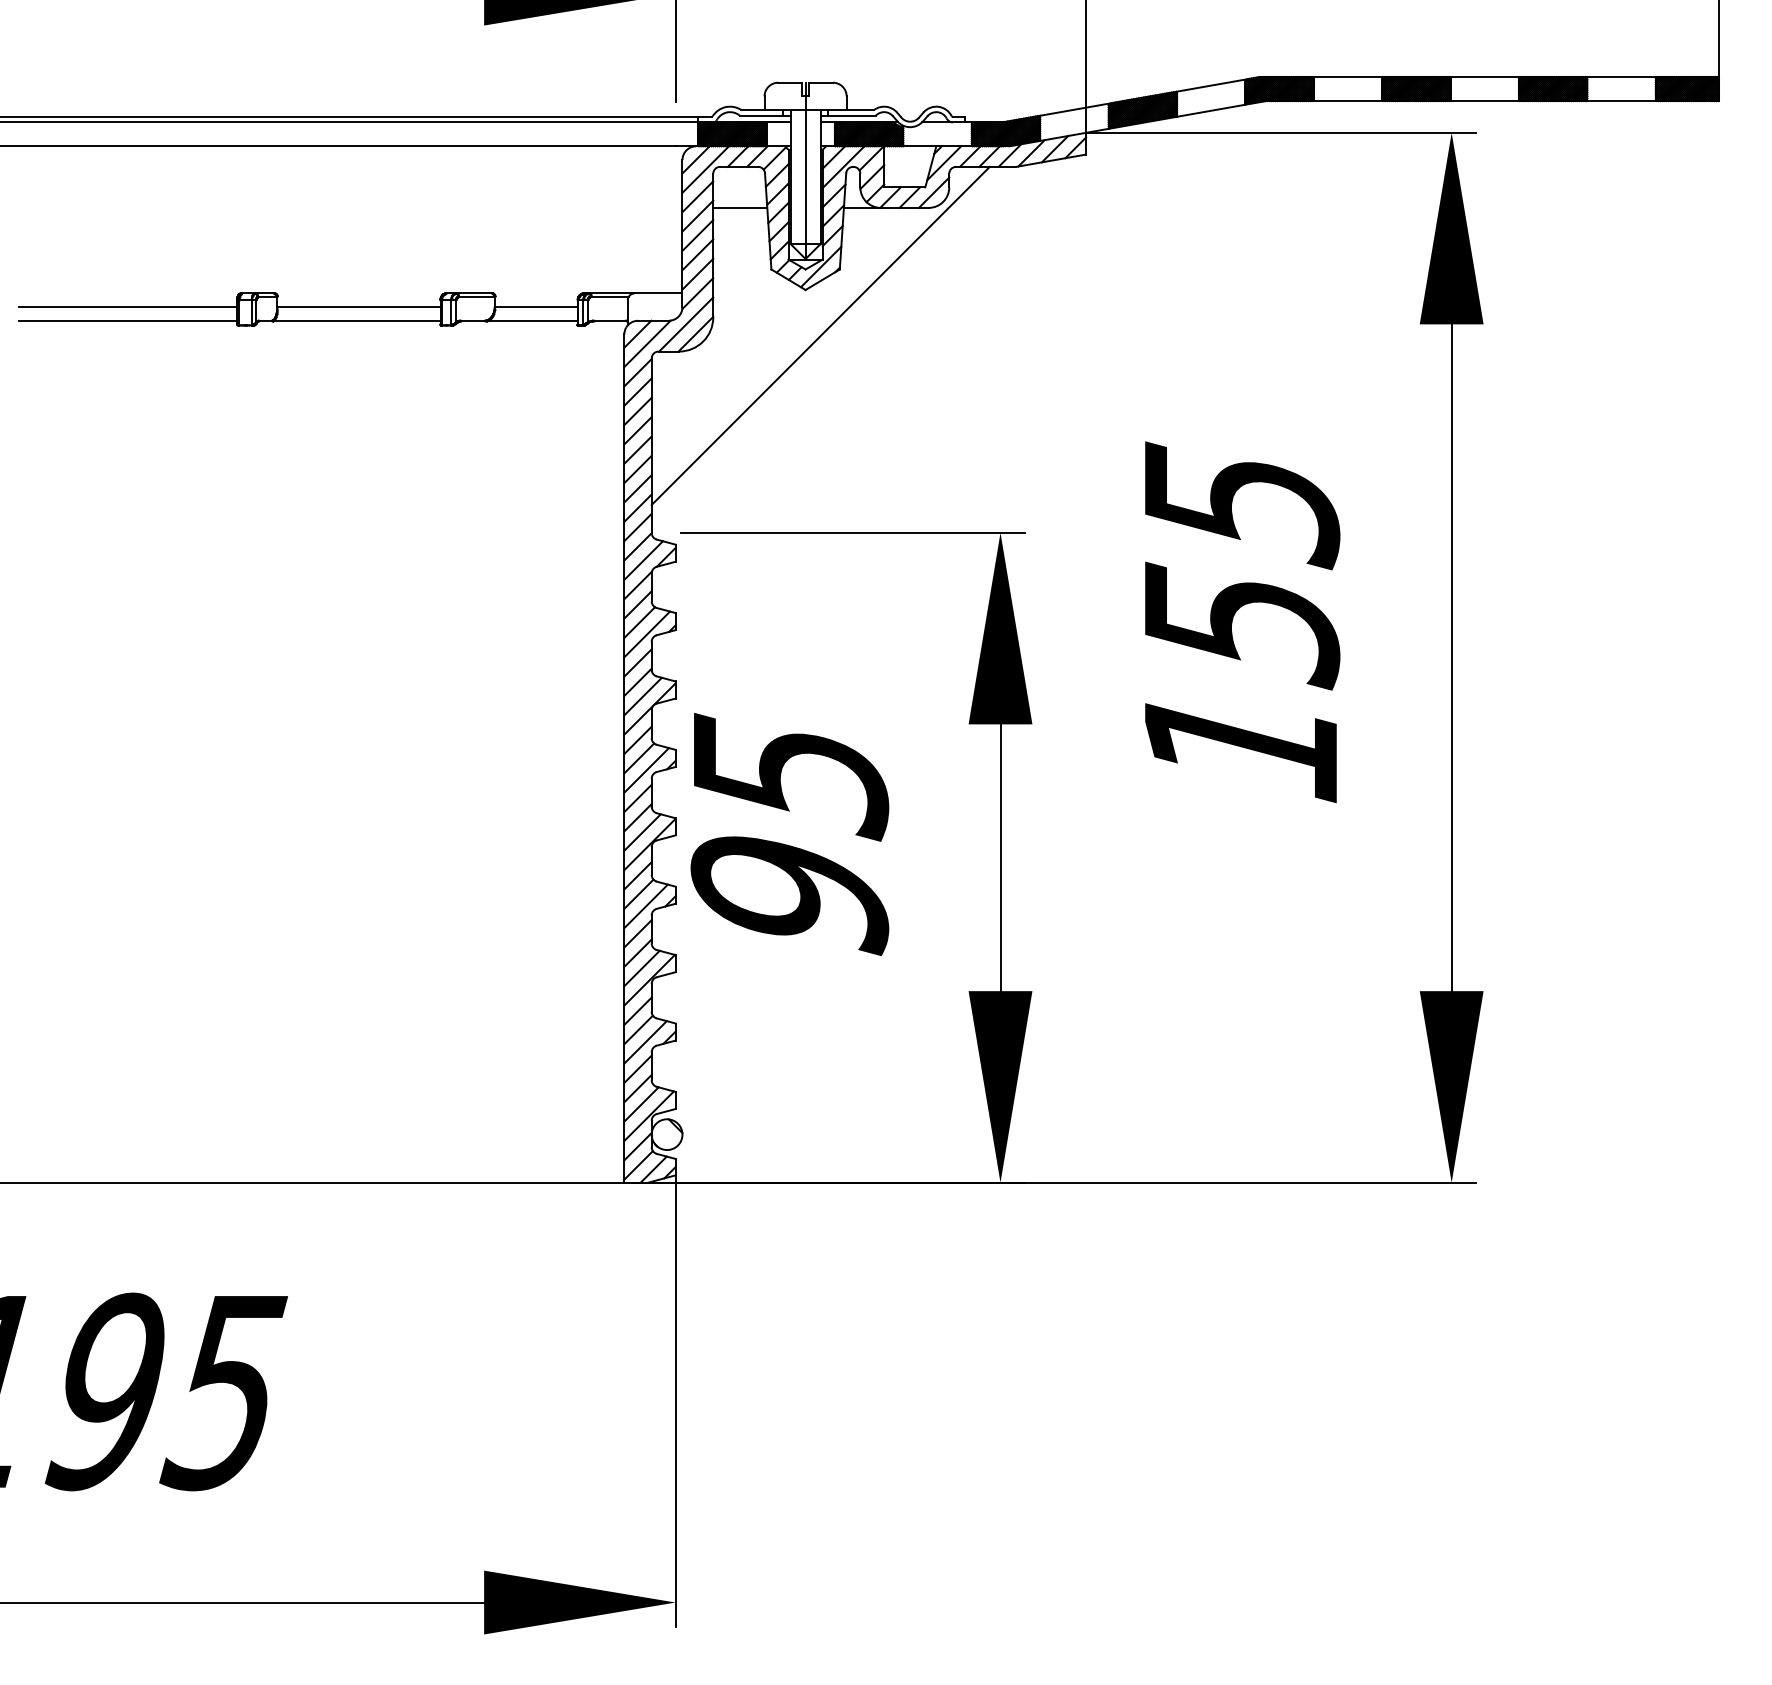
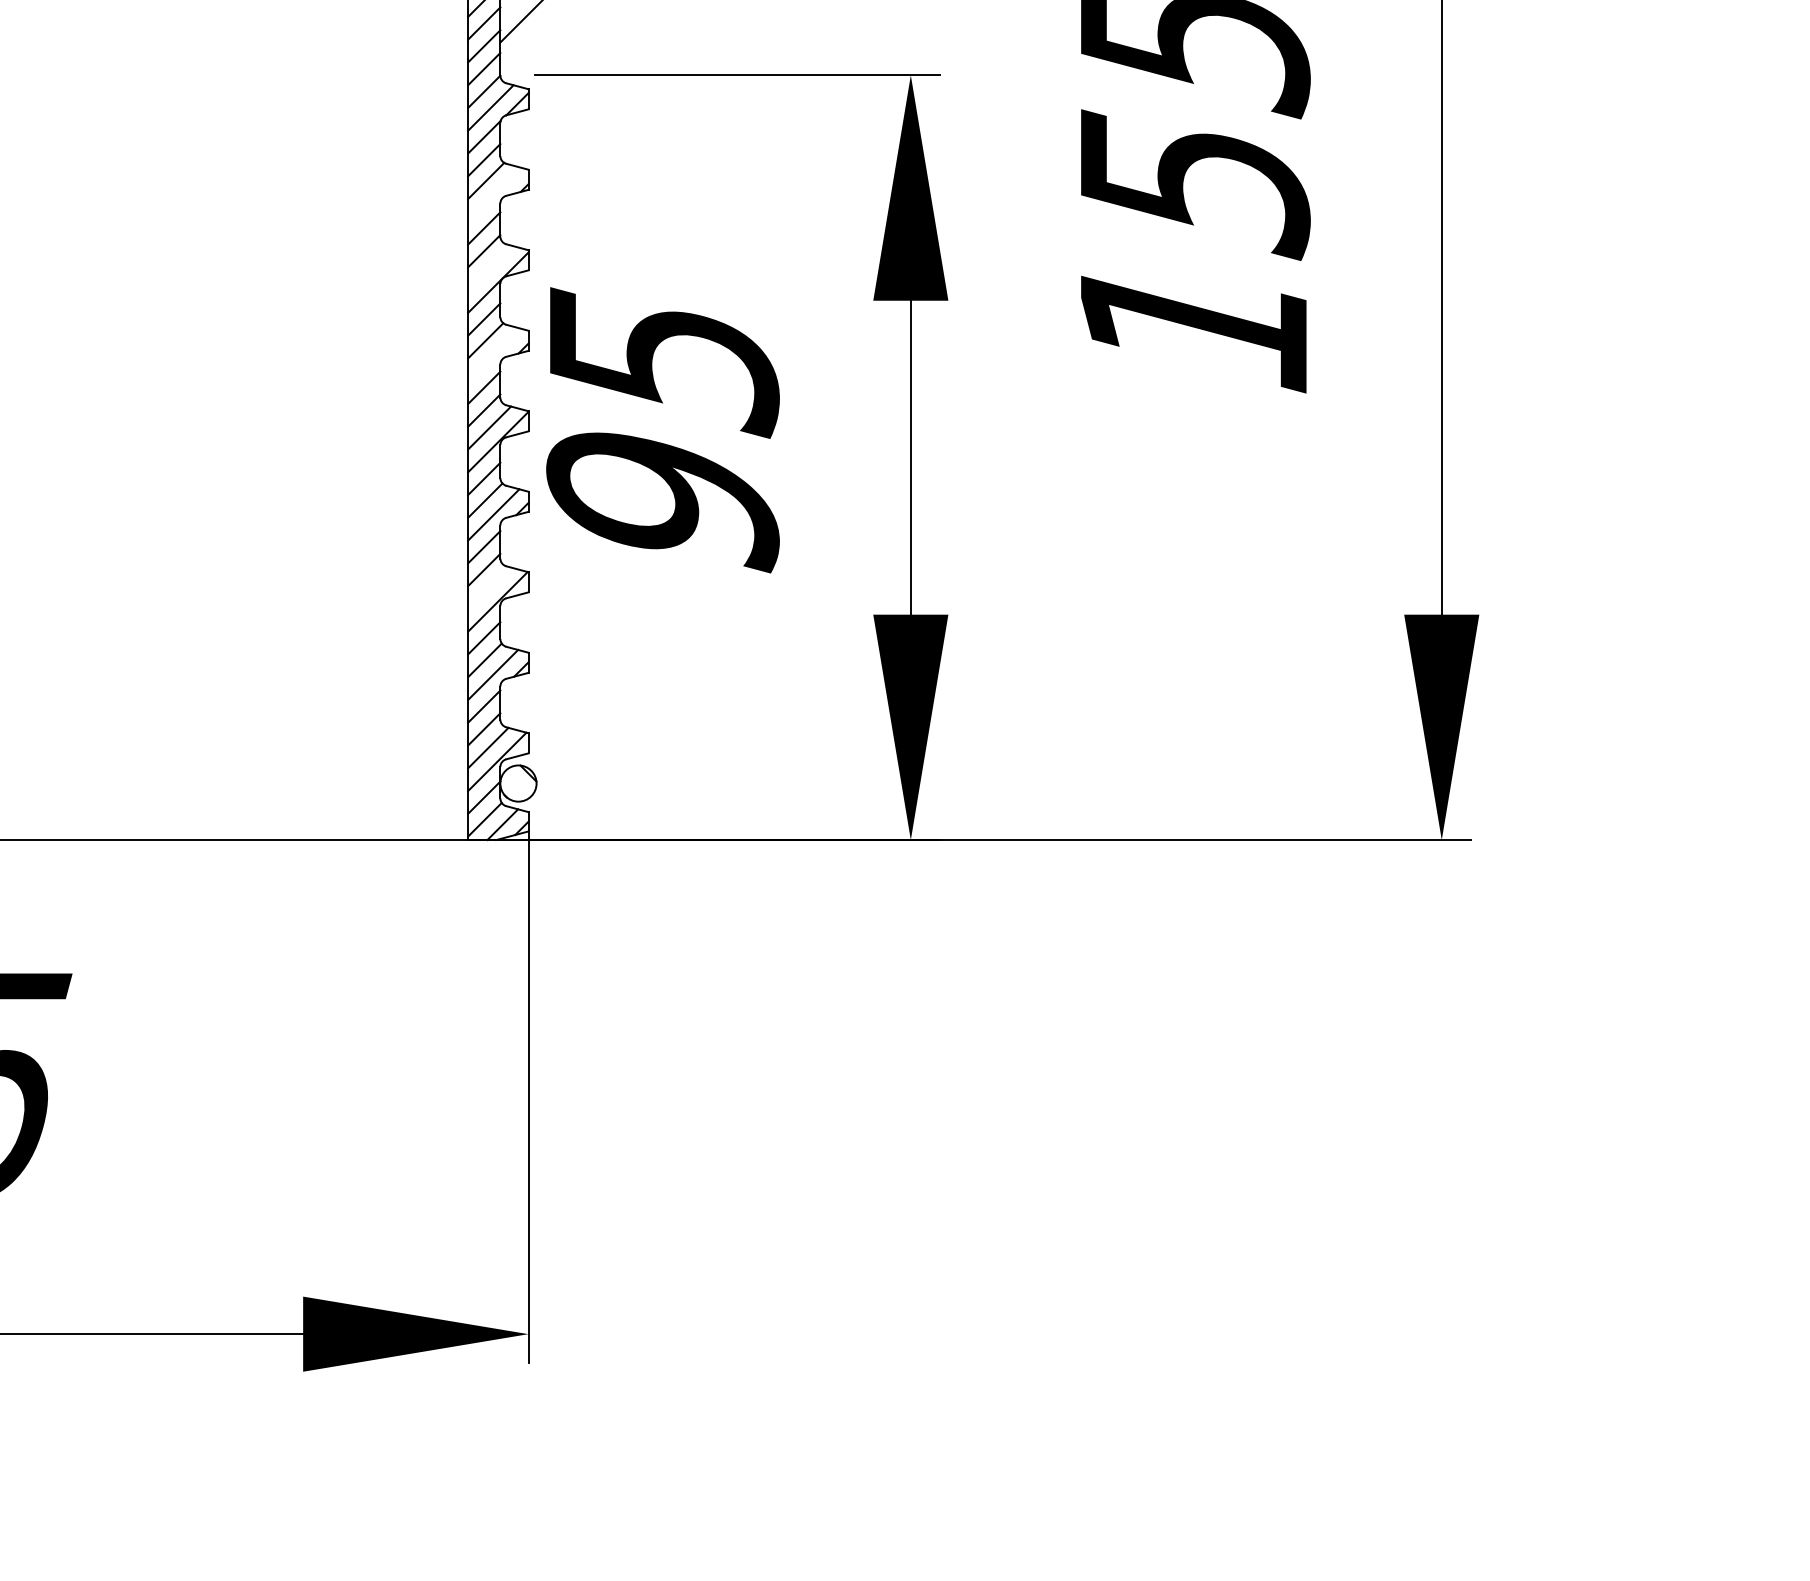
line: (647, 634) -> (495, 194), removed
line: (642, 696) -> (489, 267), removed
line: (646, 770) -> (494, 355), removed
line: (641, 968) -> (488, 588), removed

